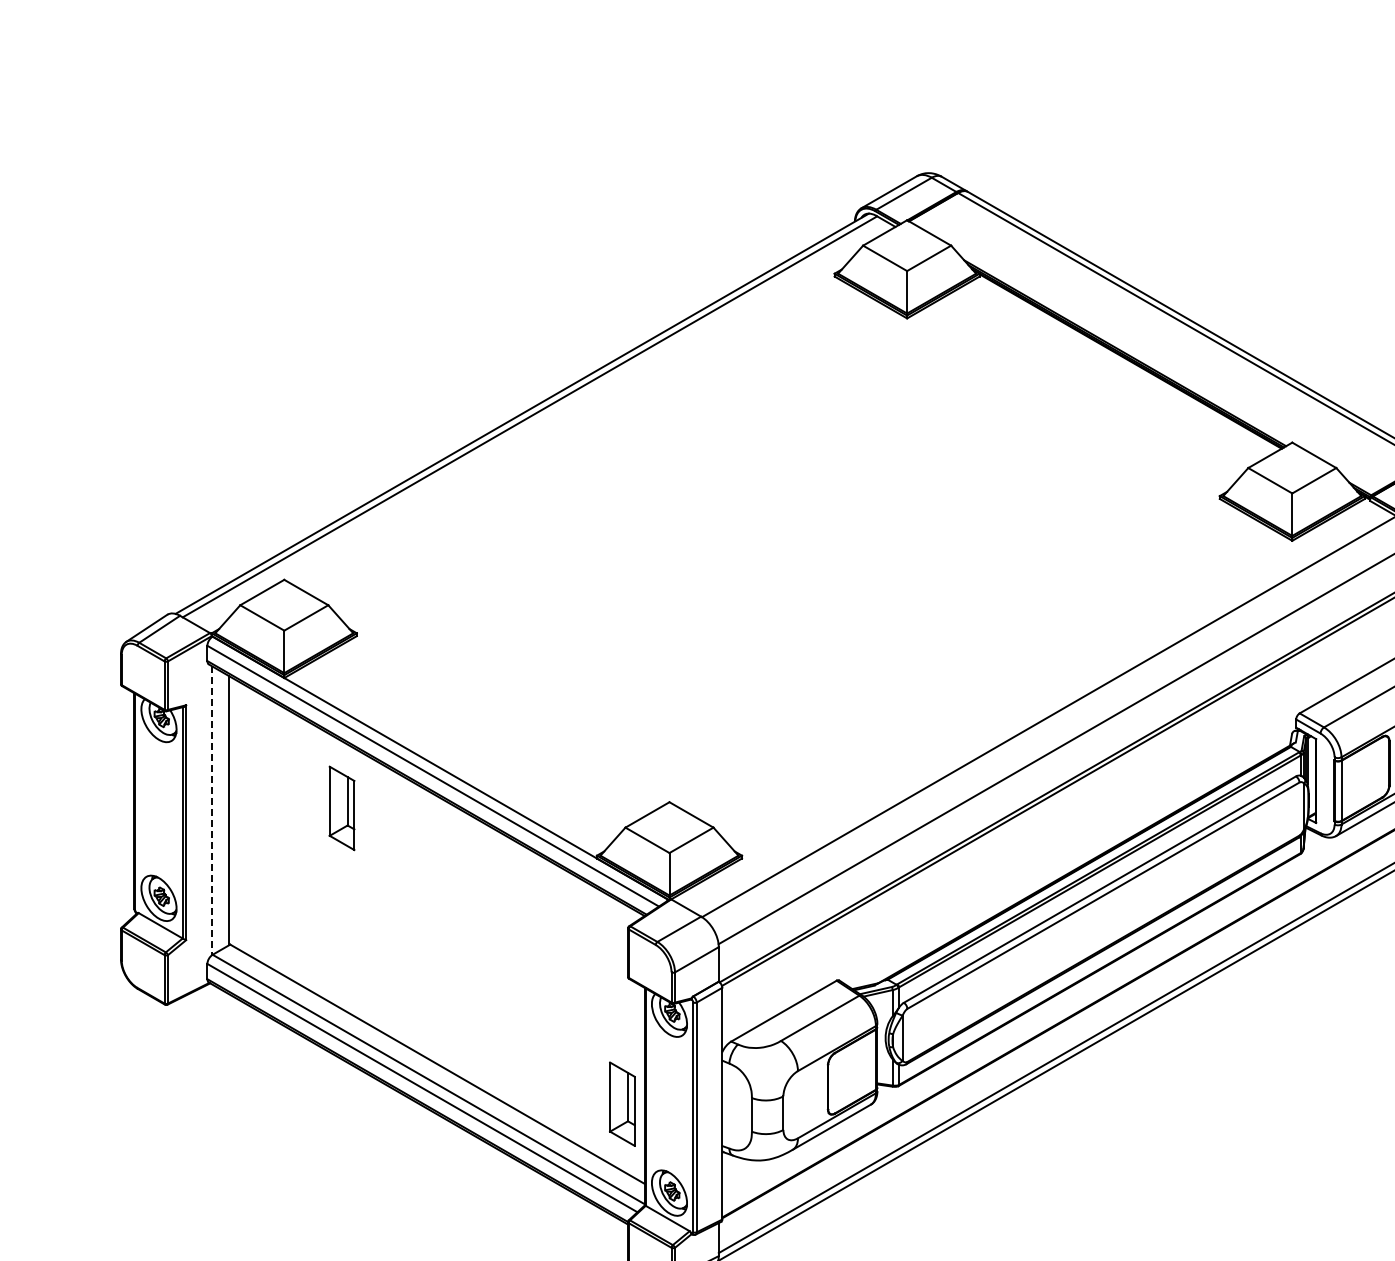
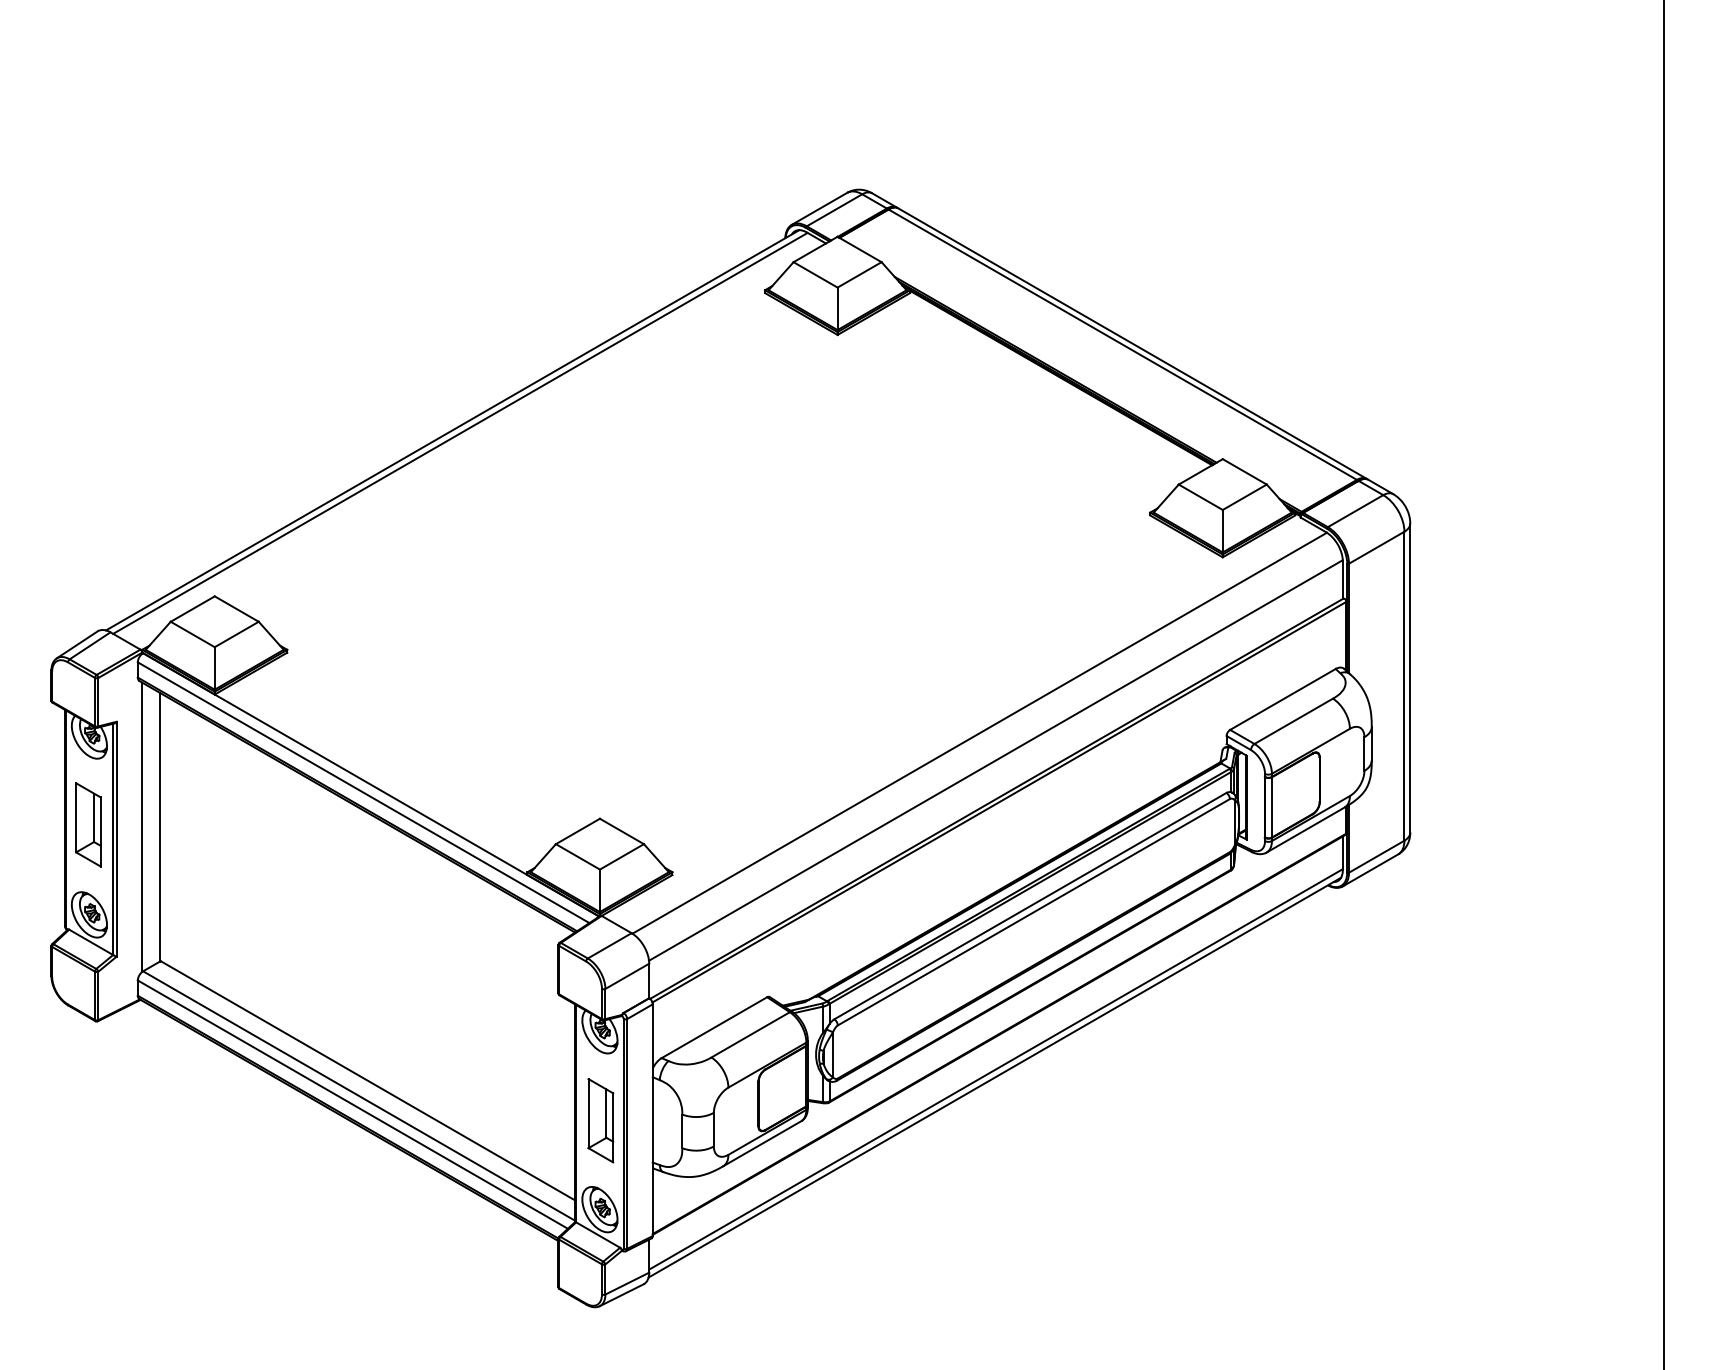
part: (342, 807) -> (88, 824), moved
line: (212, 810) -> (142, 827), dashed -> solid
part: (622, 1103) -> (600, 1120), moved

